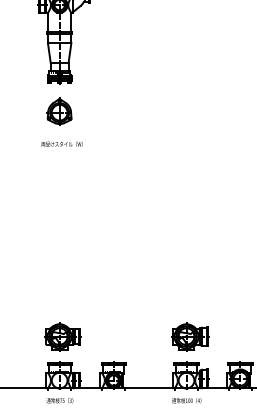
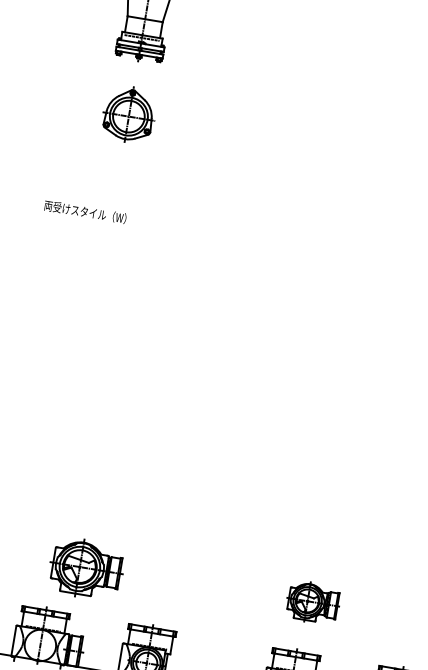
text: (61, 143) -> (84, 210), moved
part: (62, 336) -> (85, 567), moved
part: (190, 336) -> (313, 601), size x0.7

